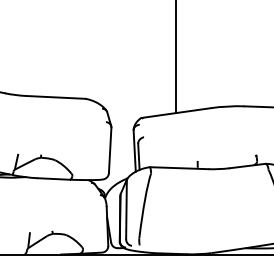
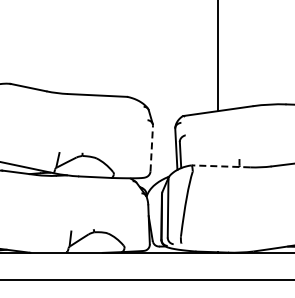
line: (109, 150) -> (151, 148), solid -> dashed
line: (178, 168) -> (220, 166), solid -> dashed

